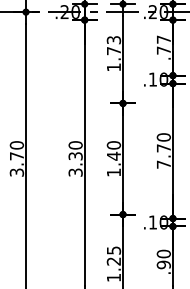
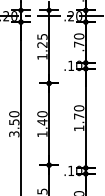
text: (163, 39) -> (78, 36), .77 -> .70
text: (113, 45) -> (42, 40), 1.73 -> 1.25
text: (74, 155) -> (13, 121), 3.30 -> 3.50
text: (163, 164) -> (78, 128), 7.70 -> 1.70

